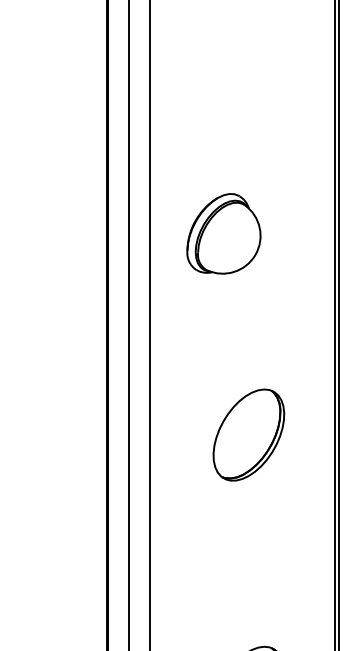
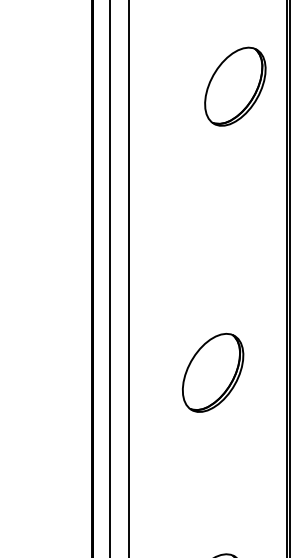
part: (274, 100) -> (235, 86), added
part: (223, 233) -> (191, 200), removed

